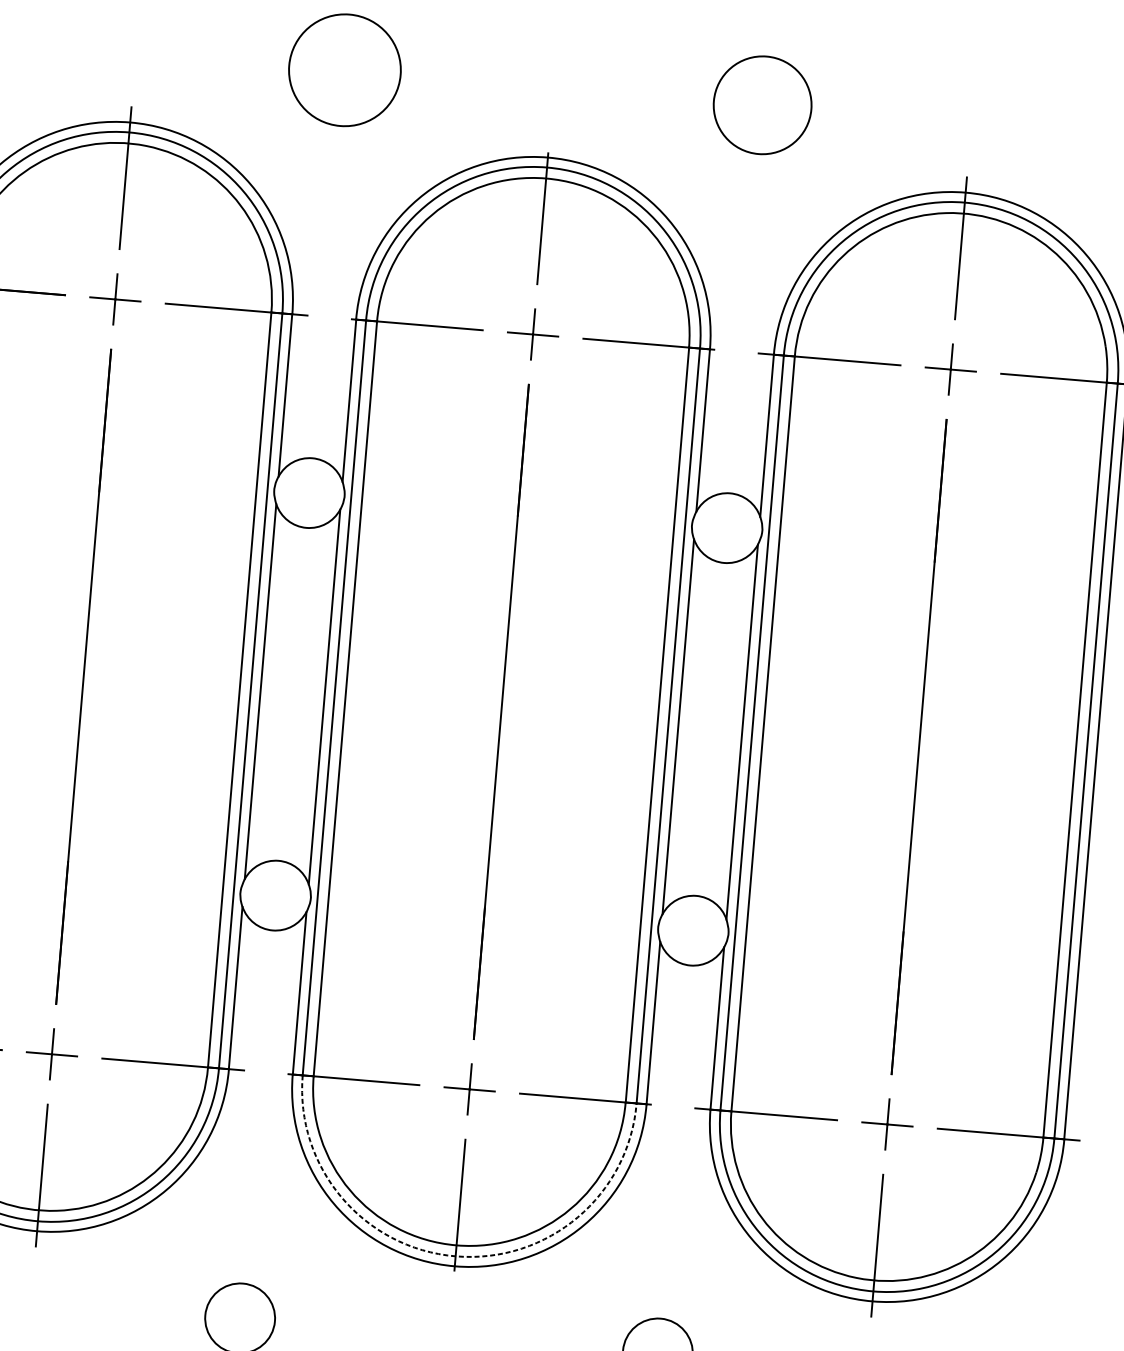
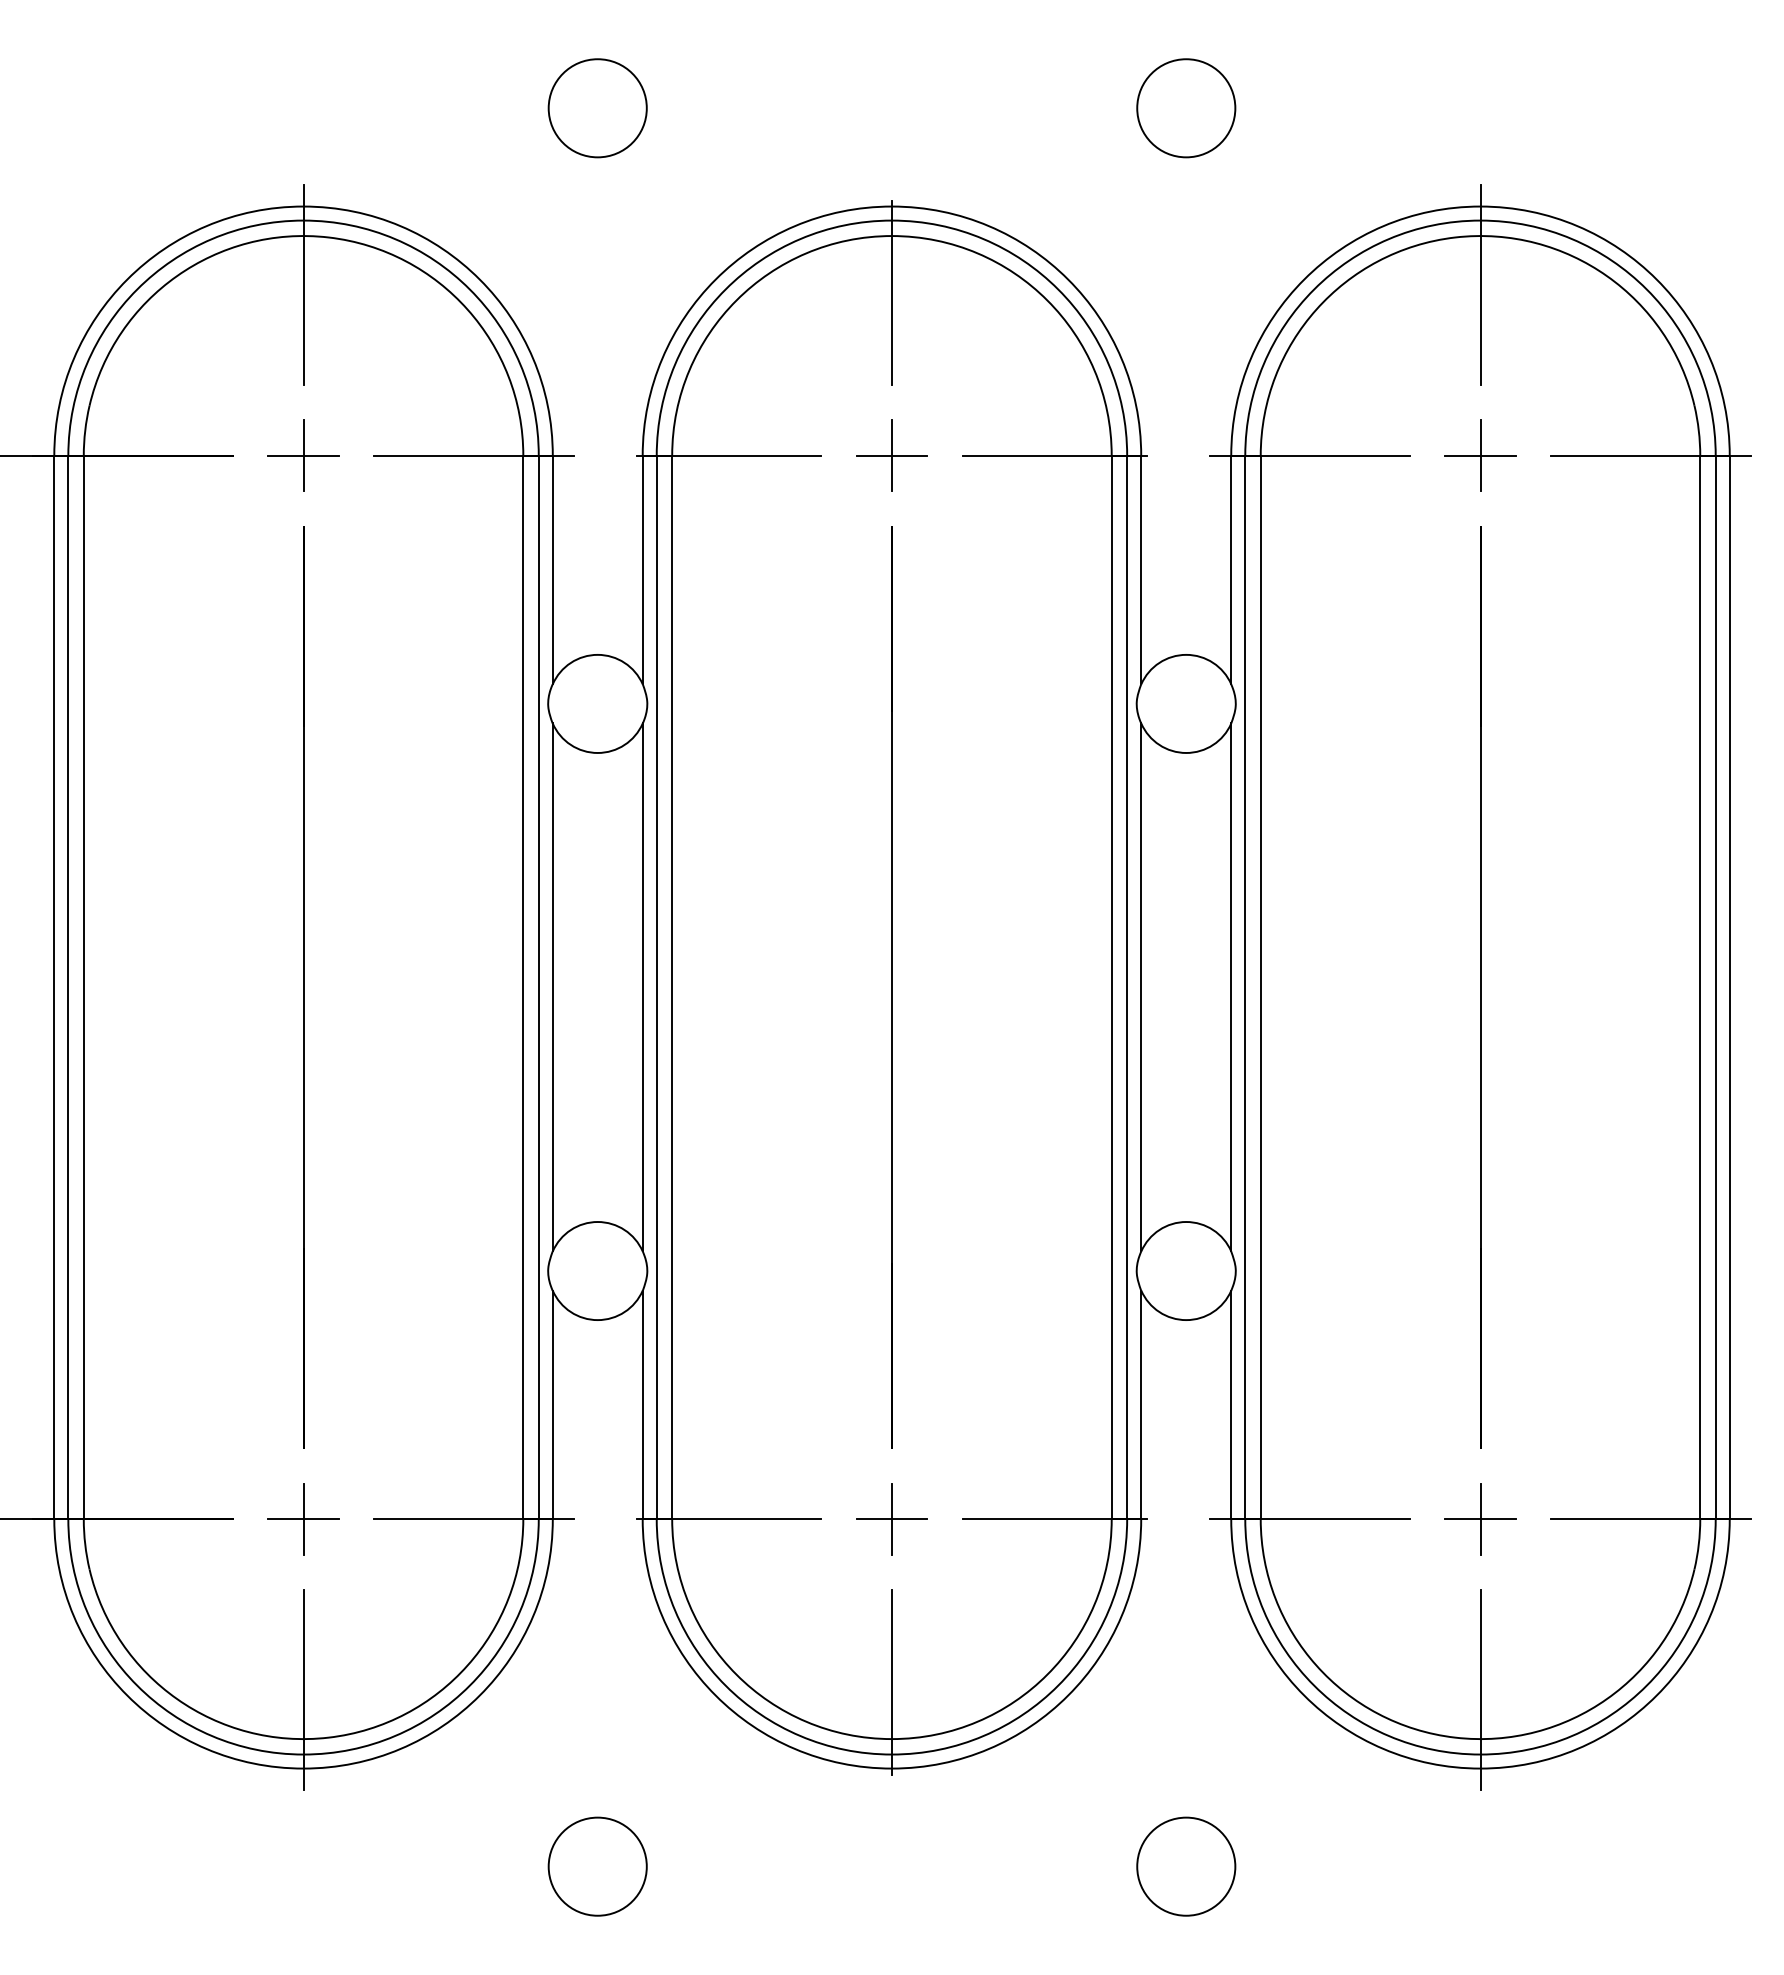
circle: (344, 70) -> (597, 108), size x0.62
circle: (762, 105) -> (1186, 108), size x0.71
arc: (455, 1256) -> (891, 1754), dashed -> solid

